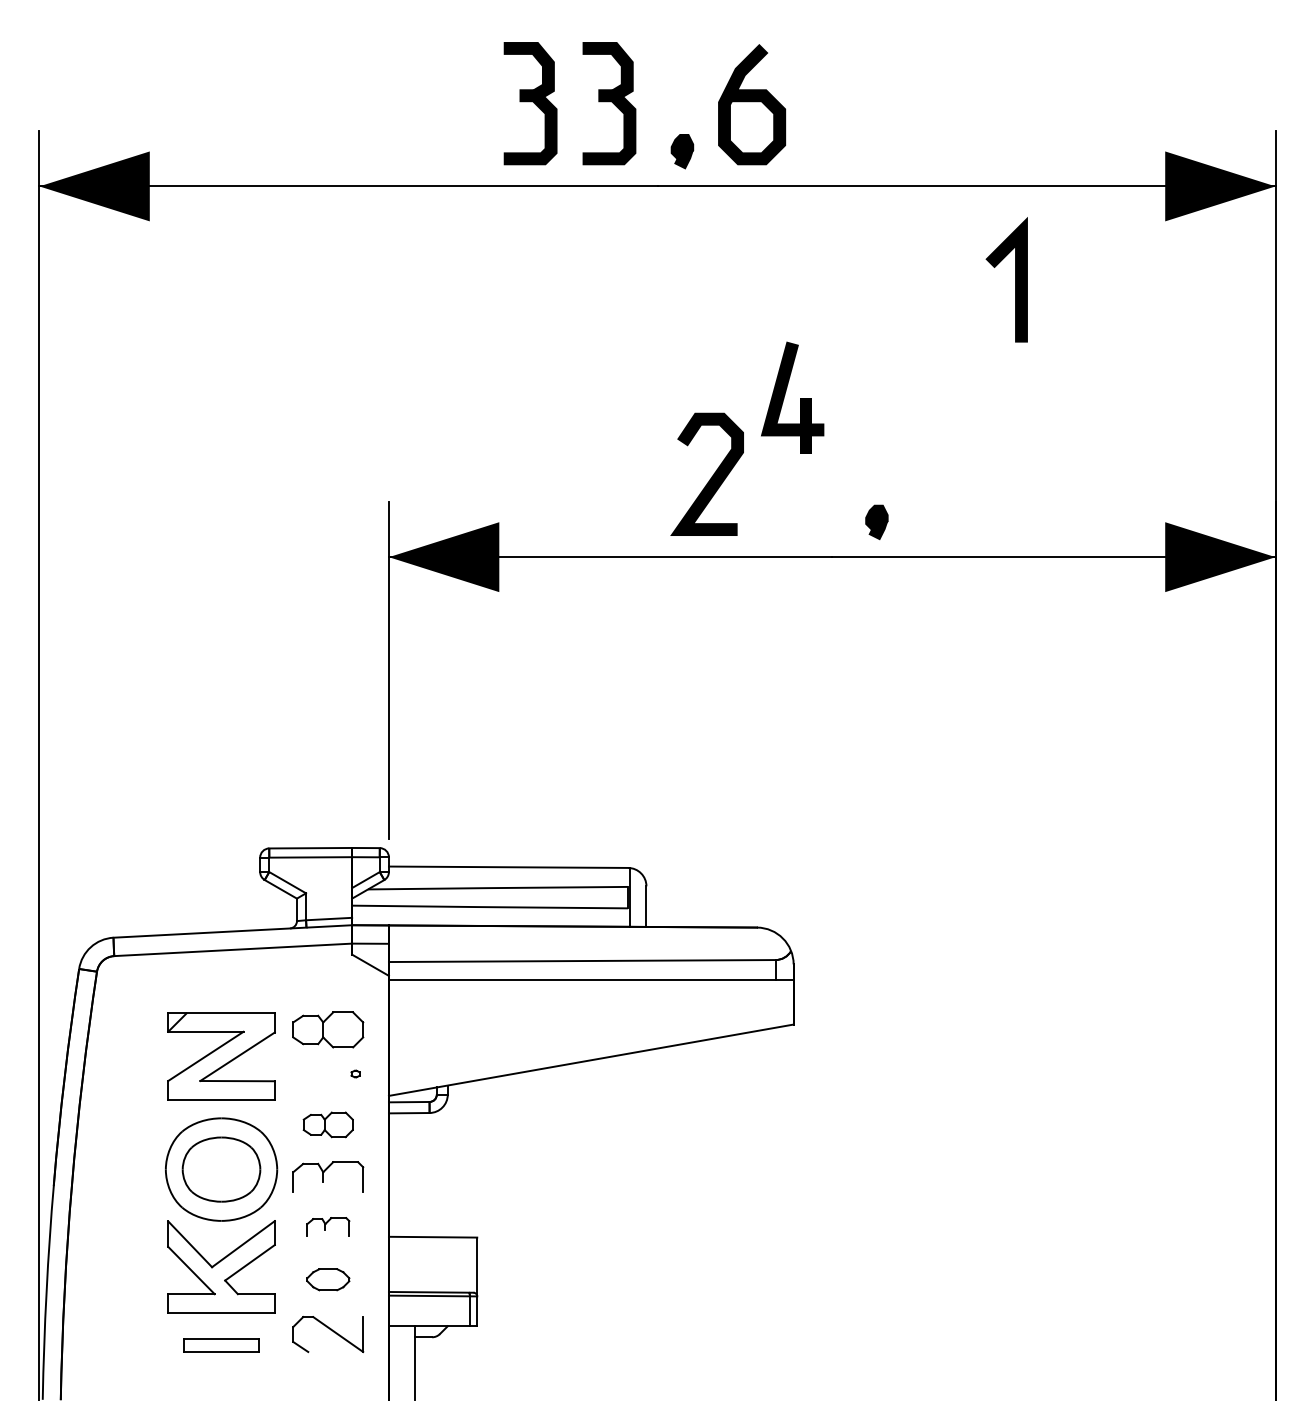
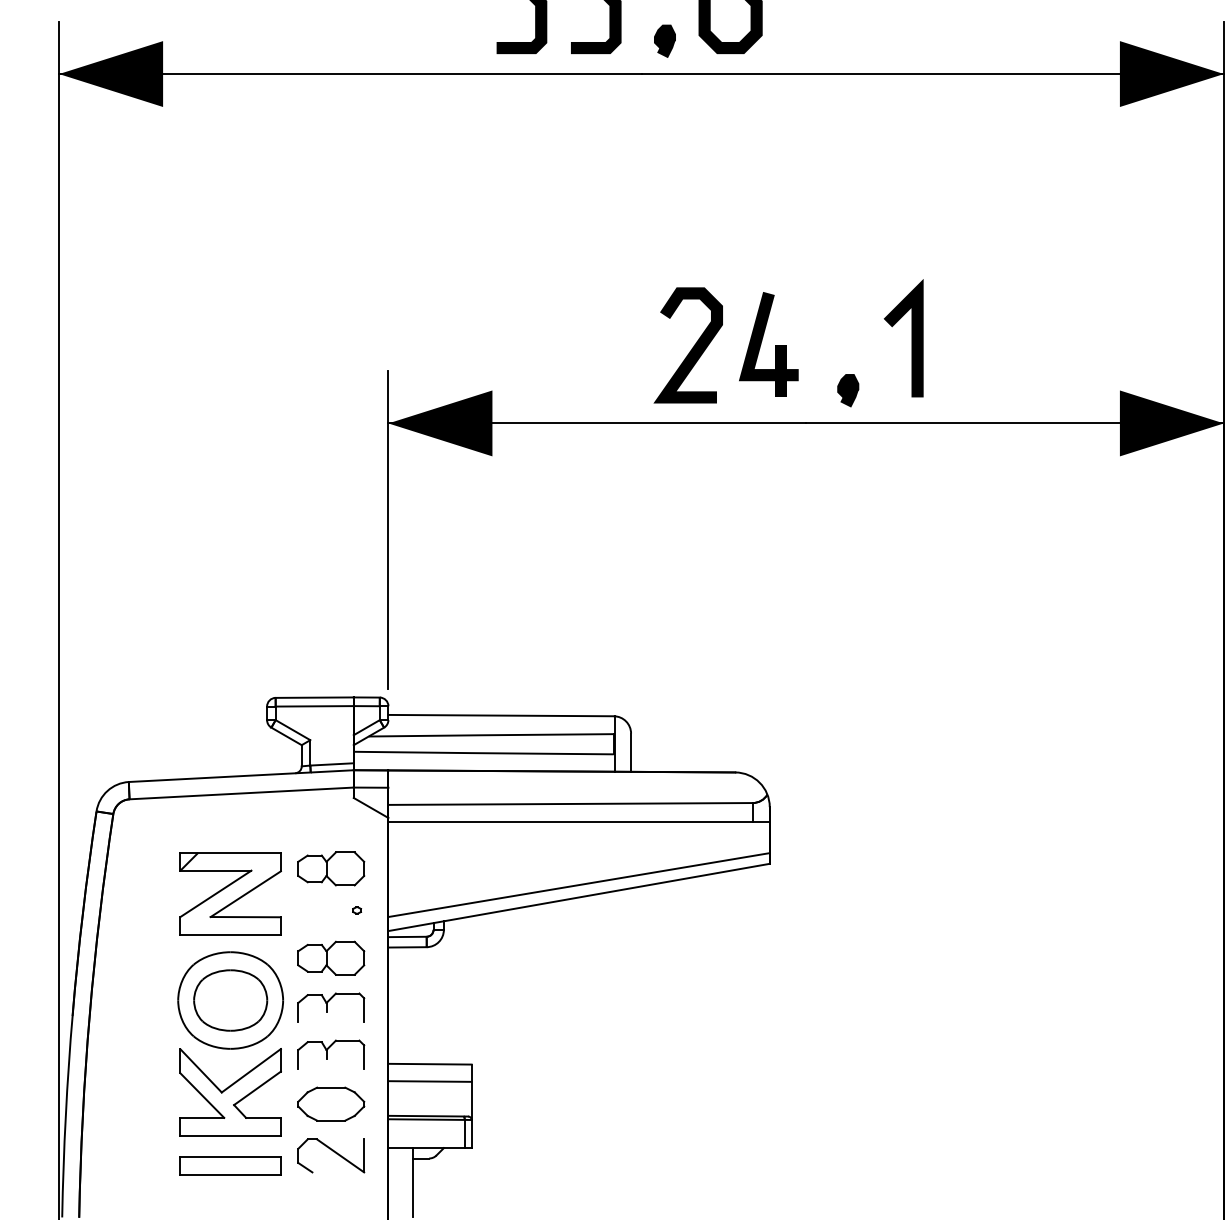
line: (1015, 279) -> (911, 337), moved
part: (785, 395) -> (762, 342), moved
line: (590, 1047) -> (578, 885), added
part: (328, 1124) -> (331, 958), size x1.43
part: (328, 1226) -> (331, 1054), size x1.67
line: (432, 1255) -> (429, 1081), added
part: (328, 1279) -> (331, 1104), size x1.67
part: (221, 1345) -> (230, 1166), size x1.43

